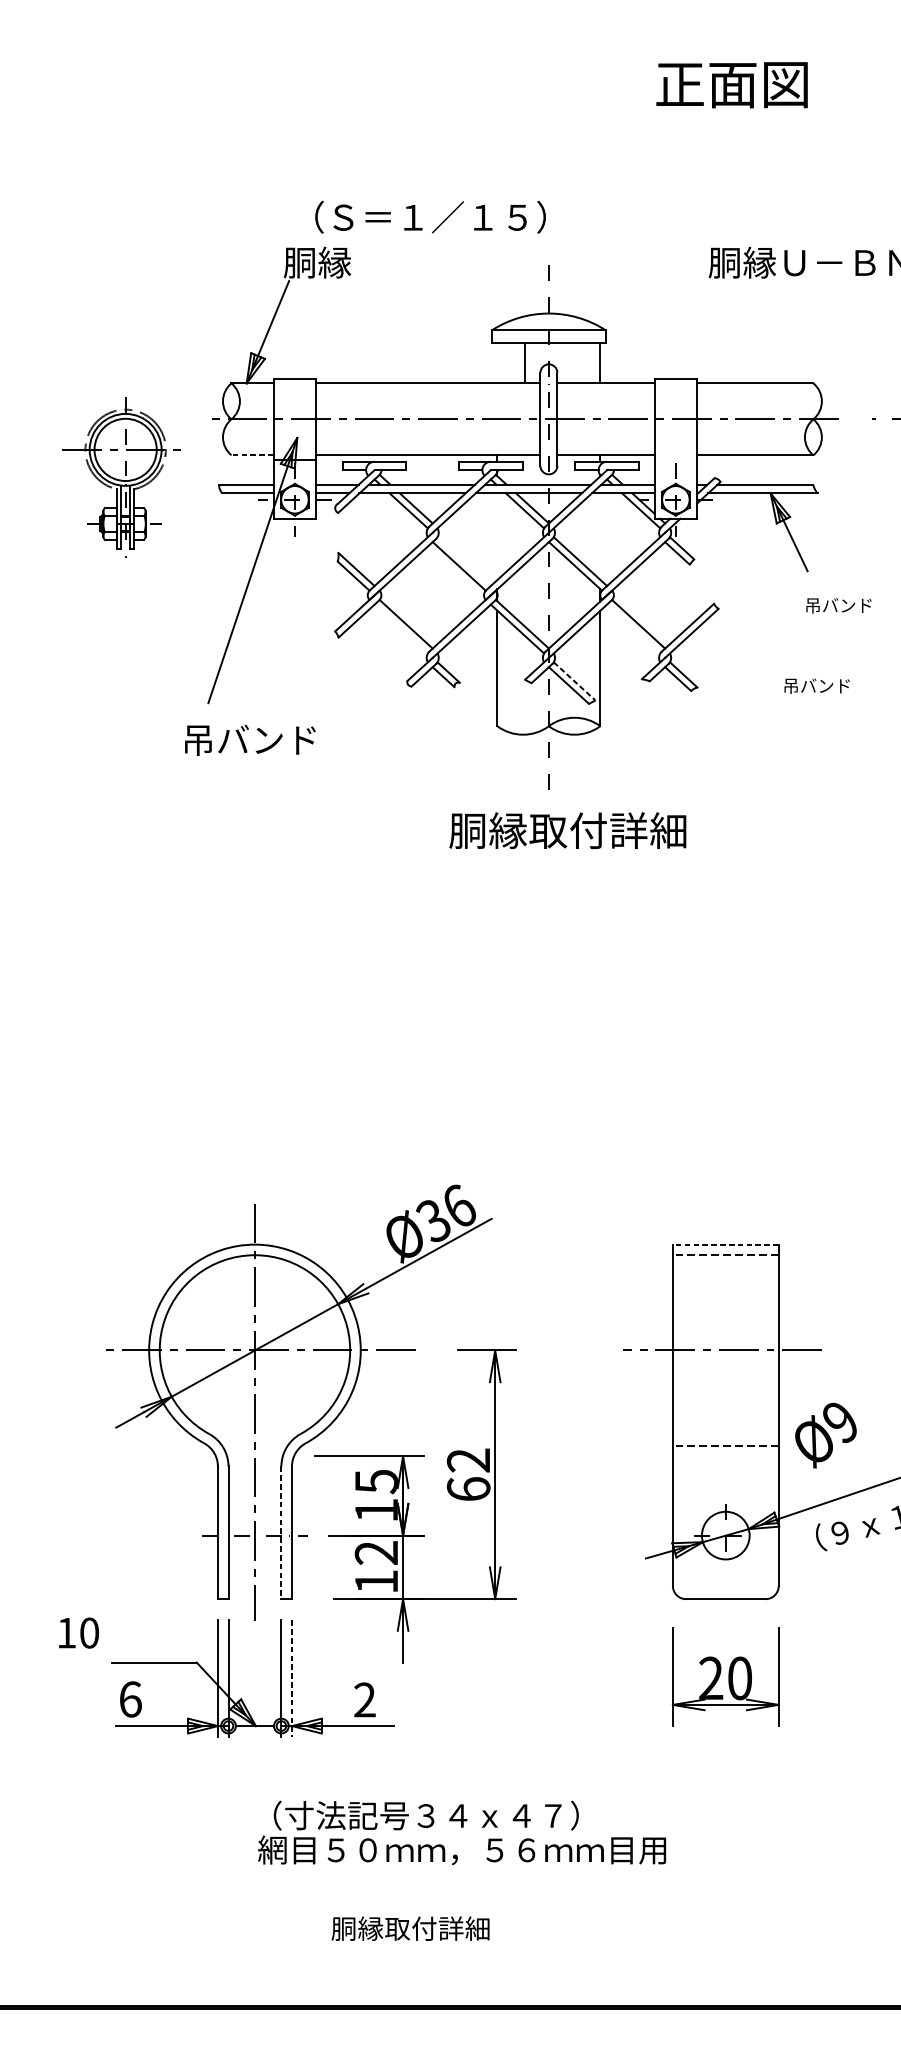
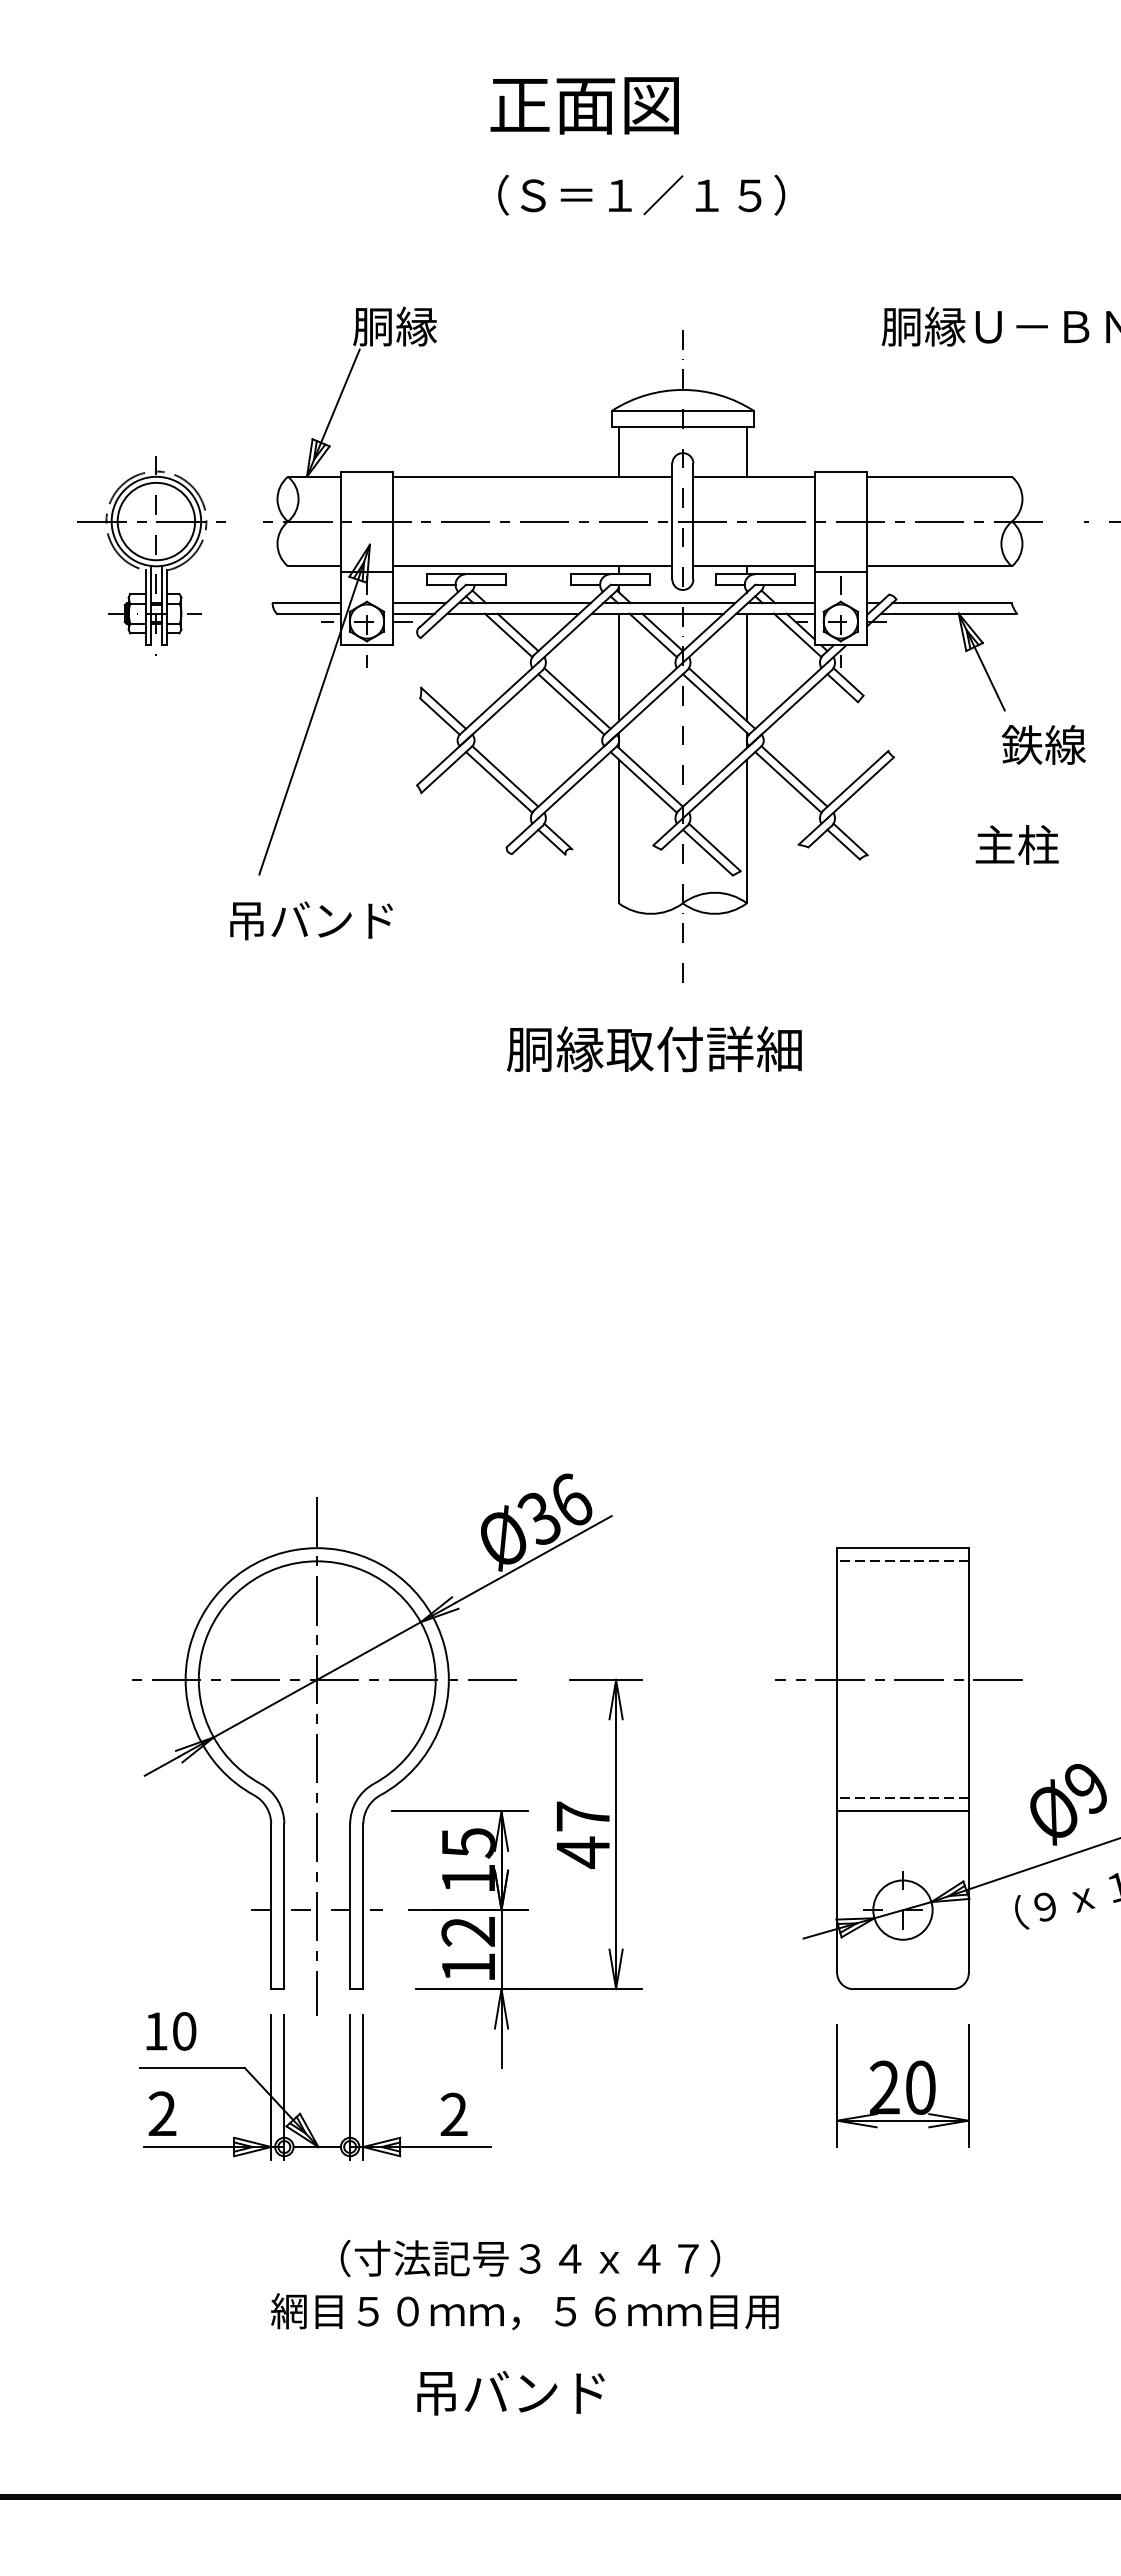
text: (731, 84) -> (584, 105), moved
text: (430, 216) -> (641, 194), moved
line: (524, 363) -> (618, 451), moved
line: (251, 455) -> (313, 566), dashed -> solid
line: (675, 459) -> (840, 571), added
part: (121, 477) -> (151, 555), moved
line: (497, 536) -> (618, 667), added
line: (600, 536) -> (746, 667), added
line: (464, 561) -> (577, 698), added
text: (838, 598) -> (1043, 744), 吊バンド -> 鉄線
line: (401, 629) -> (499, 782), added
line: (633, 629) -> (788, 782), added
text: (817, 678) -> (1016, 844), 吊バンド -> 主柱
line: (575, 681) -> (715, 847), dashed -> solid
text: (567, 830) -> (654, 1049), moved
line: (725, 1244) -> (902, 1548), dashed -> solid
text: (825, 1435) -> (1068, 1804), moved
line: (725, 1456) -> (902, 1811), added
text: (468, 1474) -> (583, 1834), 62 -> 47
line: (281, 1533) -> (350, 1907), dashed -> solid
text: (79, 1633) -> (171, 2031), moved
line: (292, 1679) -> (363, 2088), dashed -> solid
text: (130, 1699) -> (162, 2113), 6 -> 2
text: (461, 1850) -> (524, 2311), moved
text: (410, 1924) -> (510, 2393), 胴縁取付詳細 -> 吊バンド

